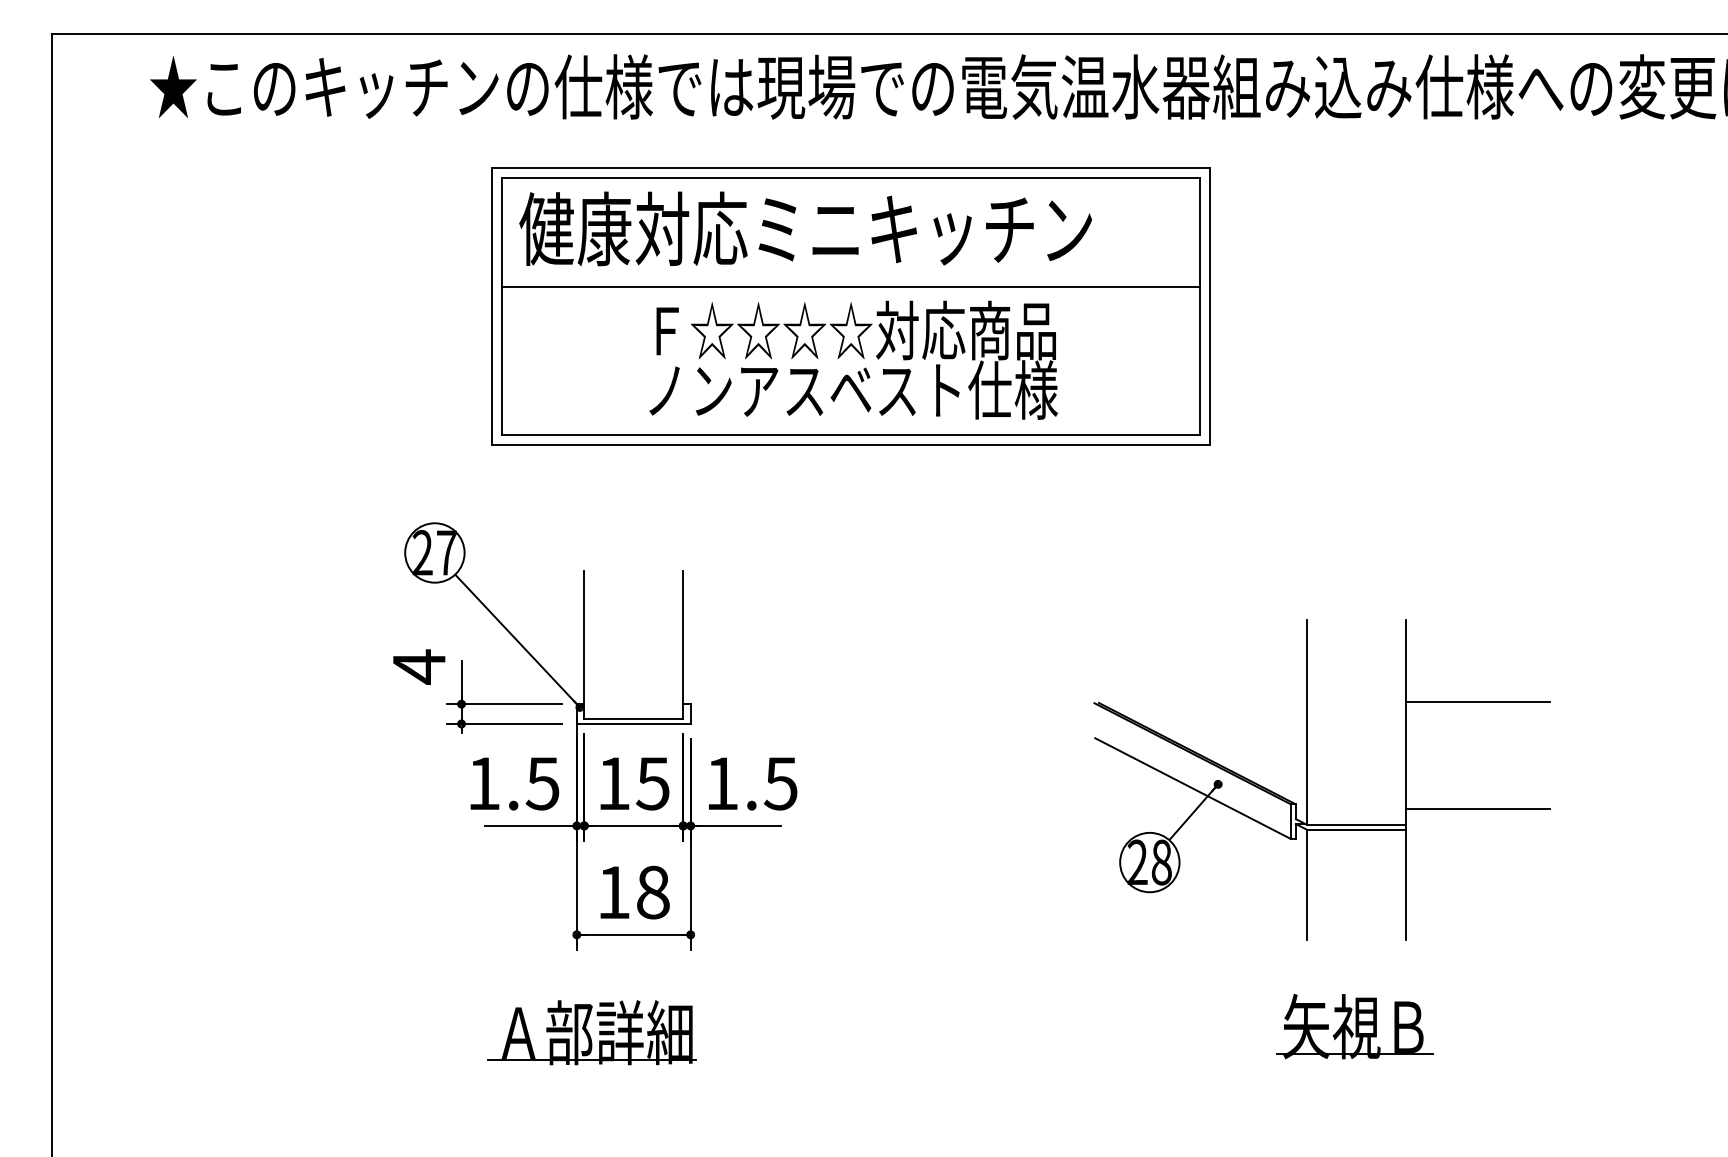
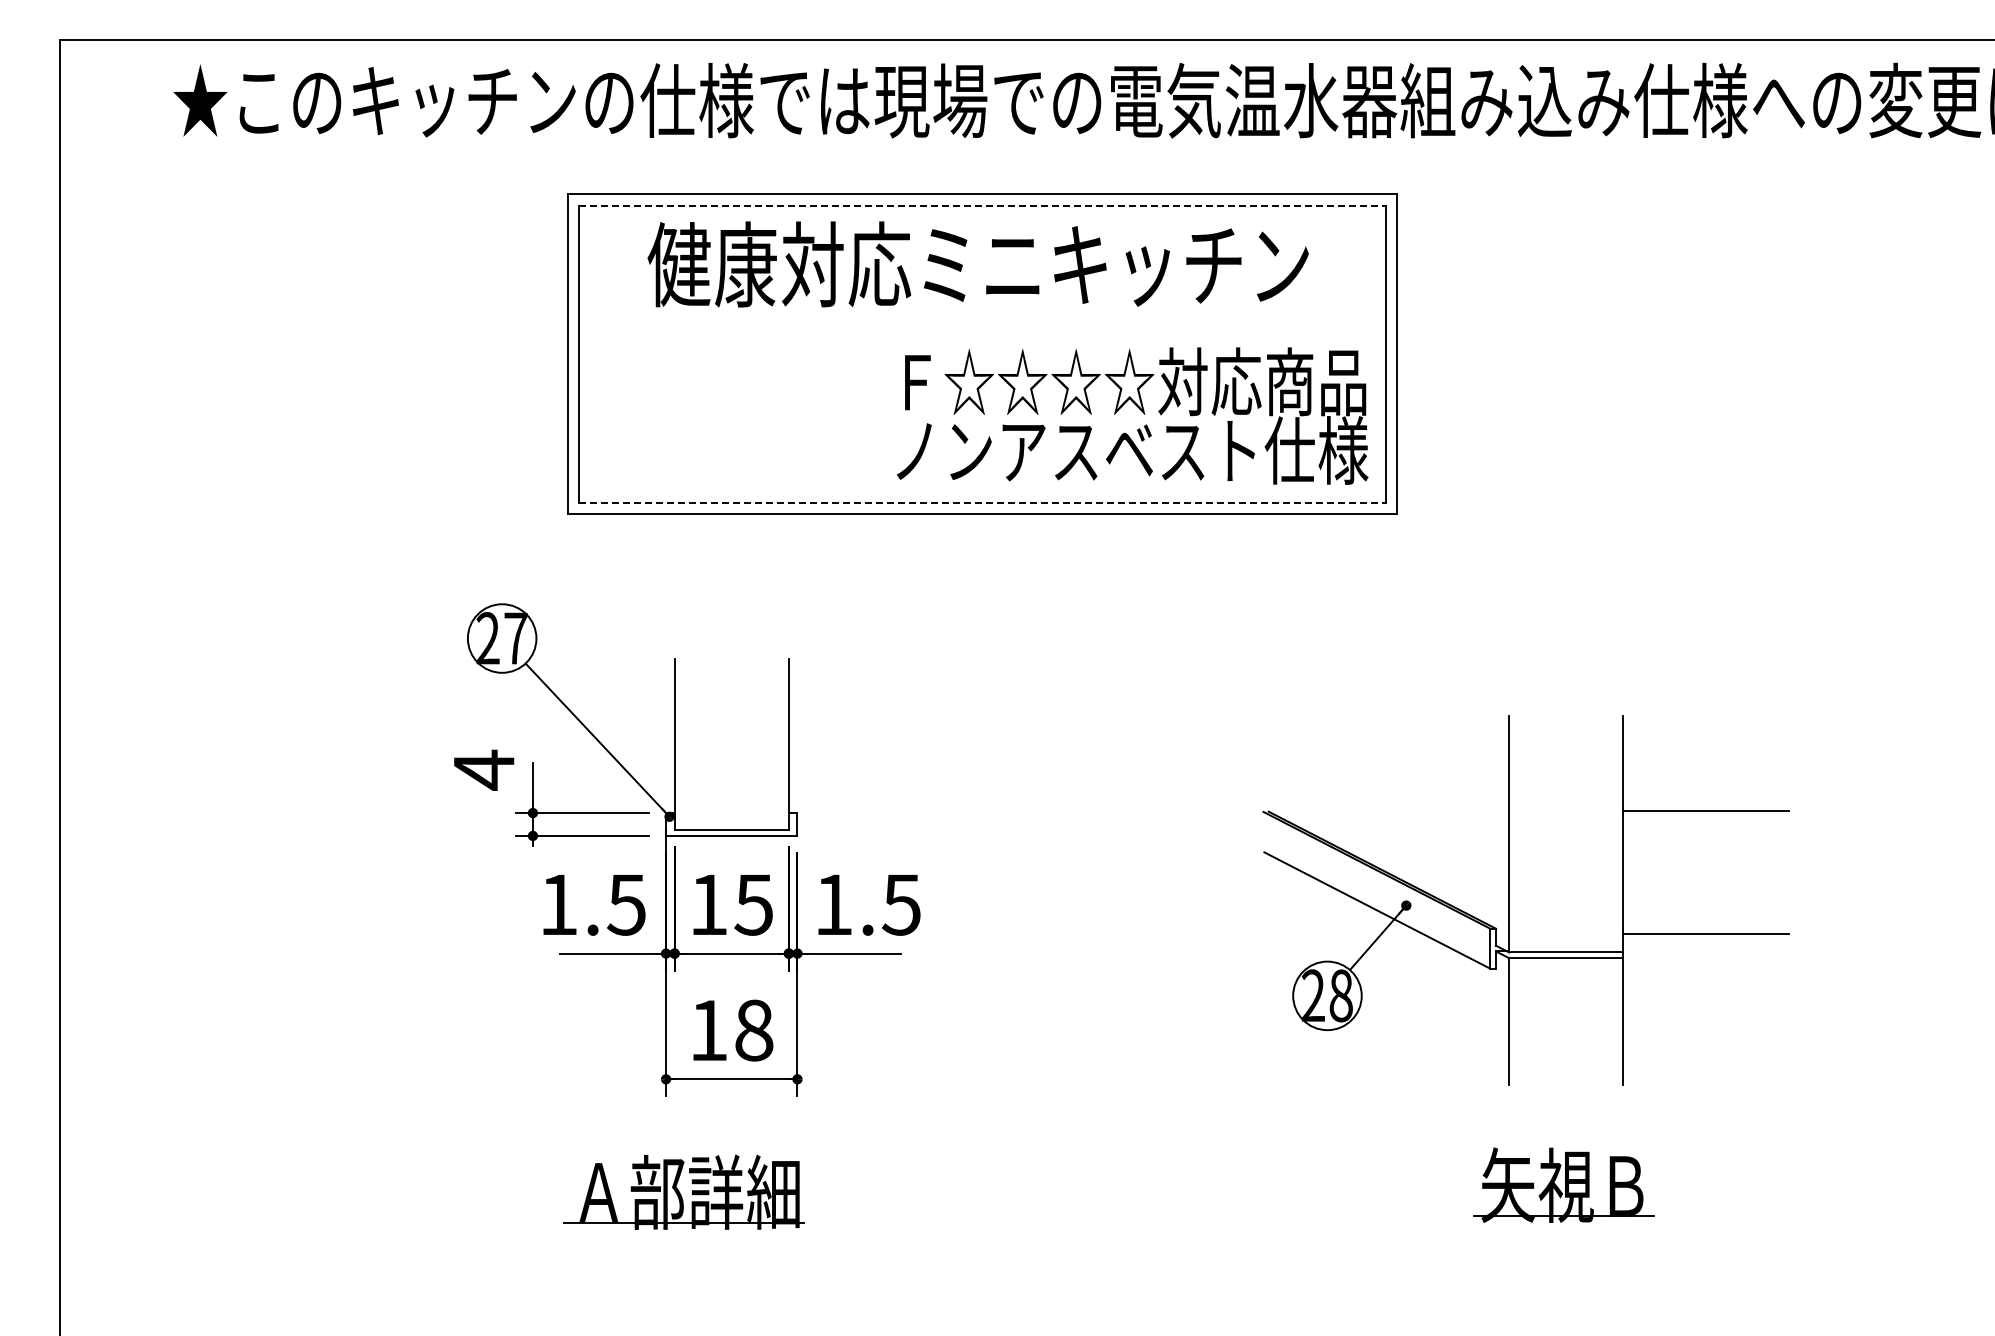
line: (851, 177) -> (983, 205), solid -> dashed
text: (805, 228) -> (977, 264), moved
line: (851, 286) -> (982, 331), removed
text: (853, 359) -> (1132, 415), moved
line: (851, 435) -> (983, 502), solid -> dashed

